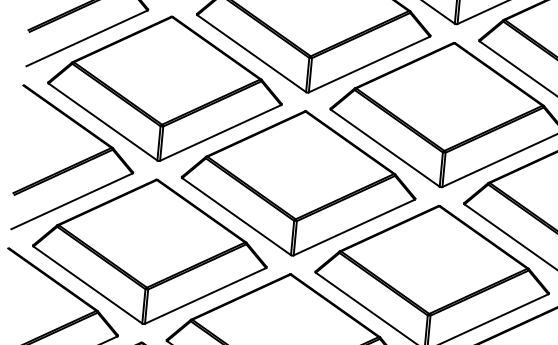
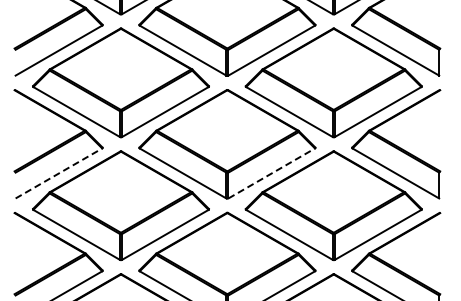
line: (72, 201) -> (59, 173), solid -> dashed
line: (355, 227) -> (272, 173), solid -> dashed

